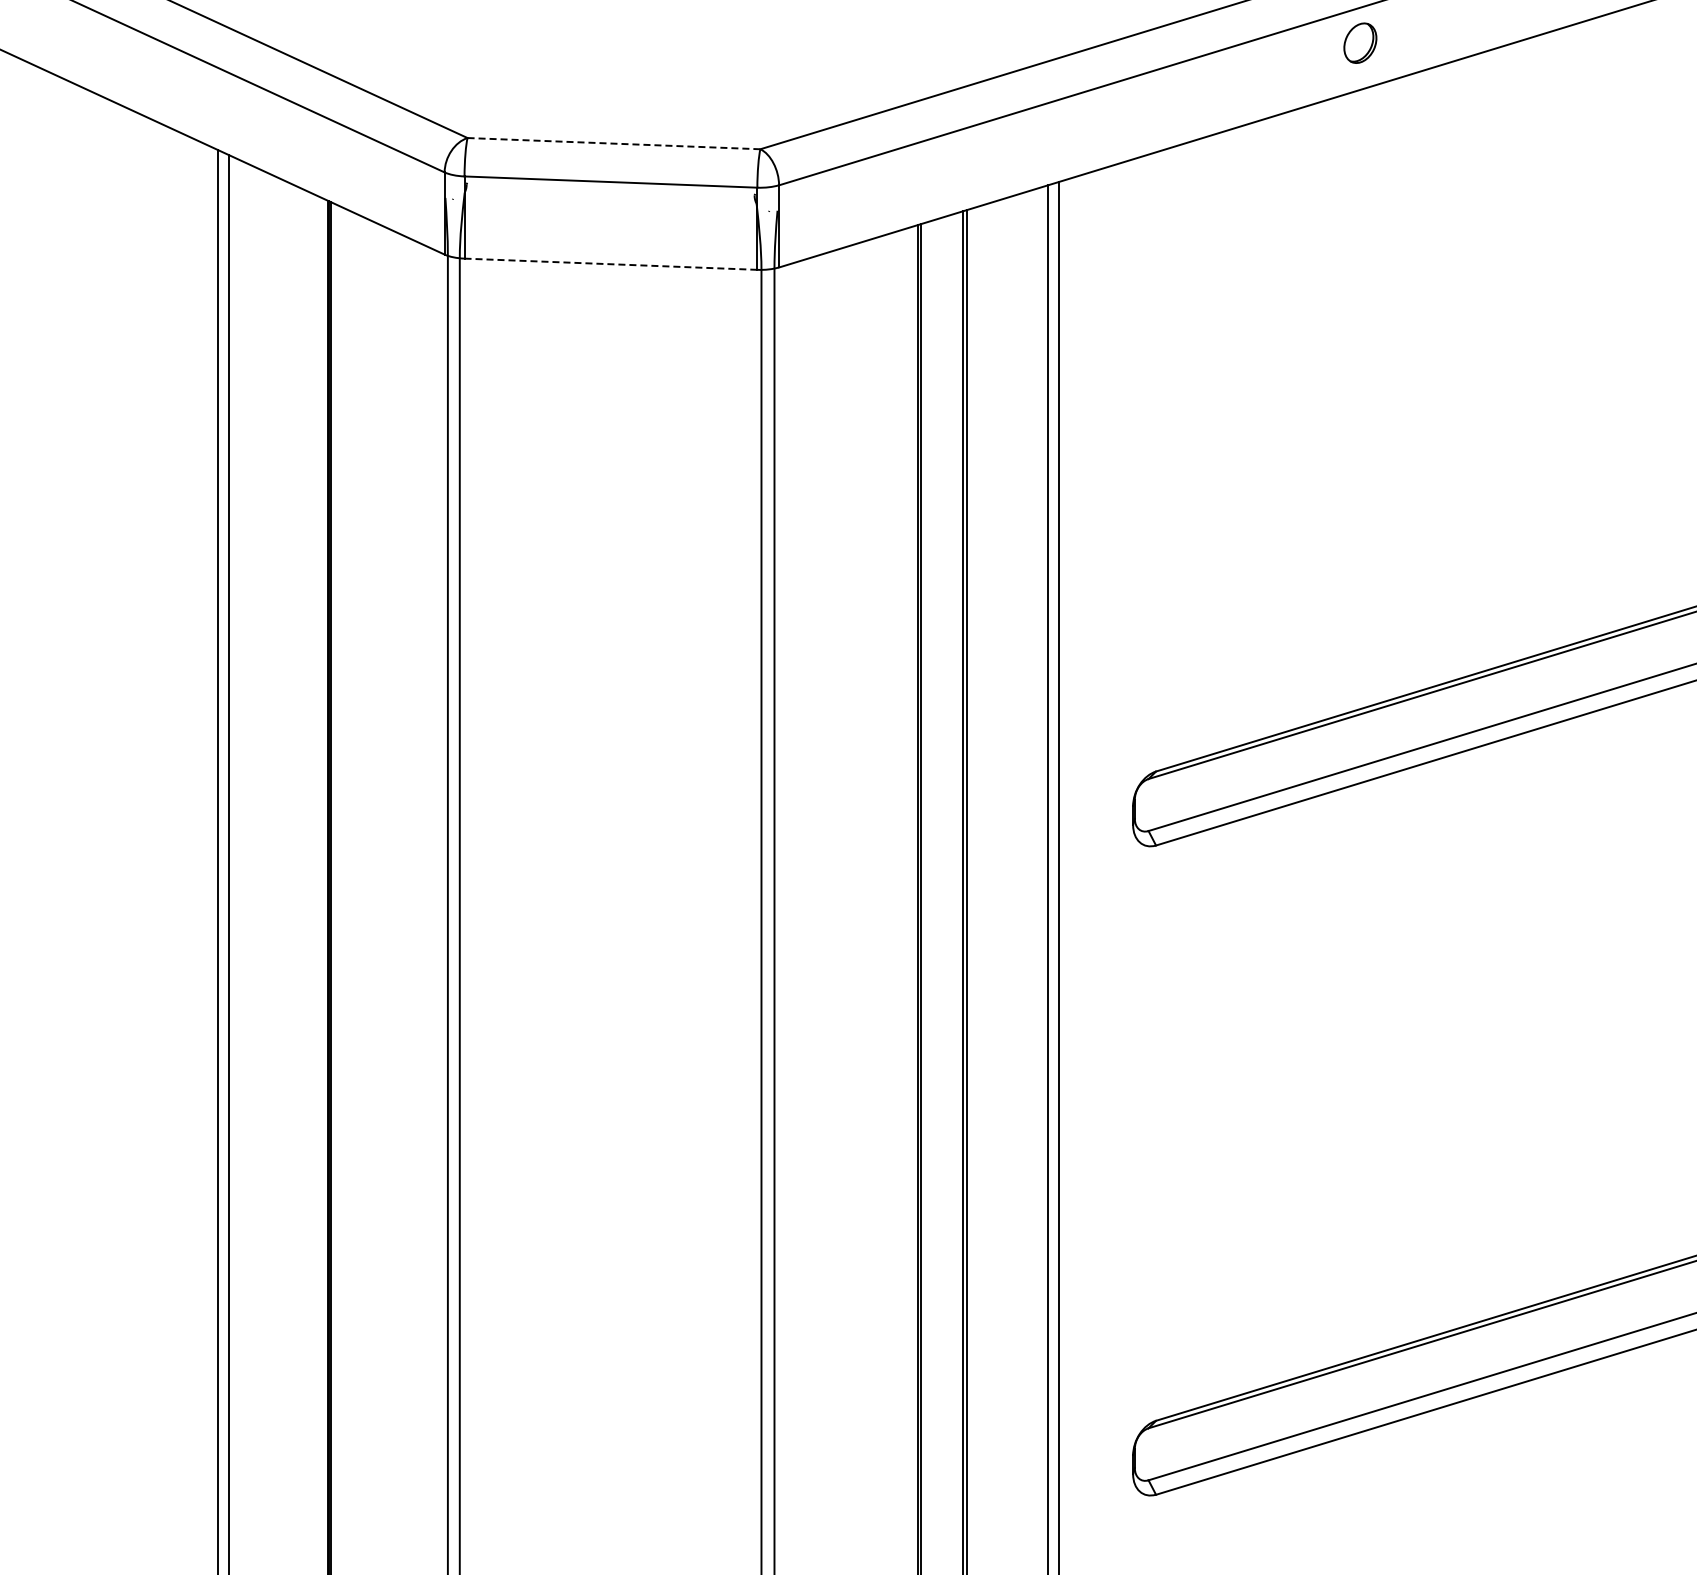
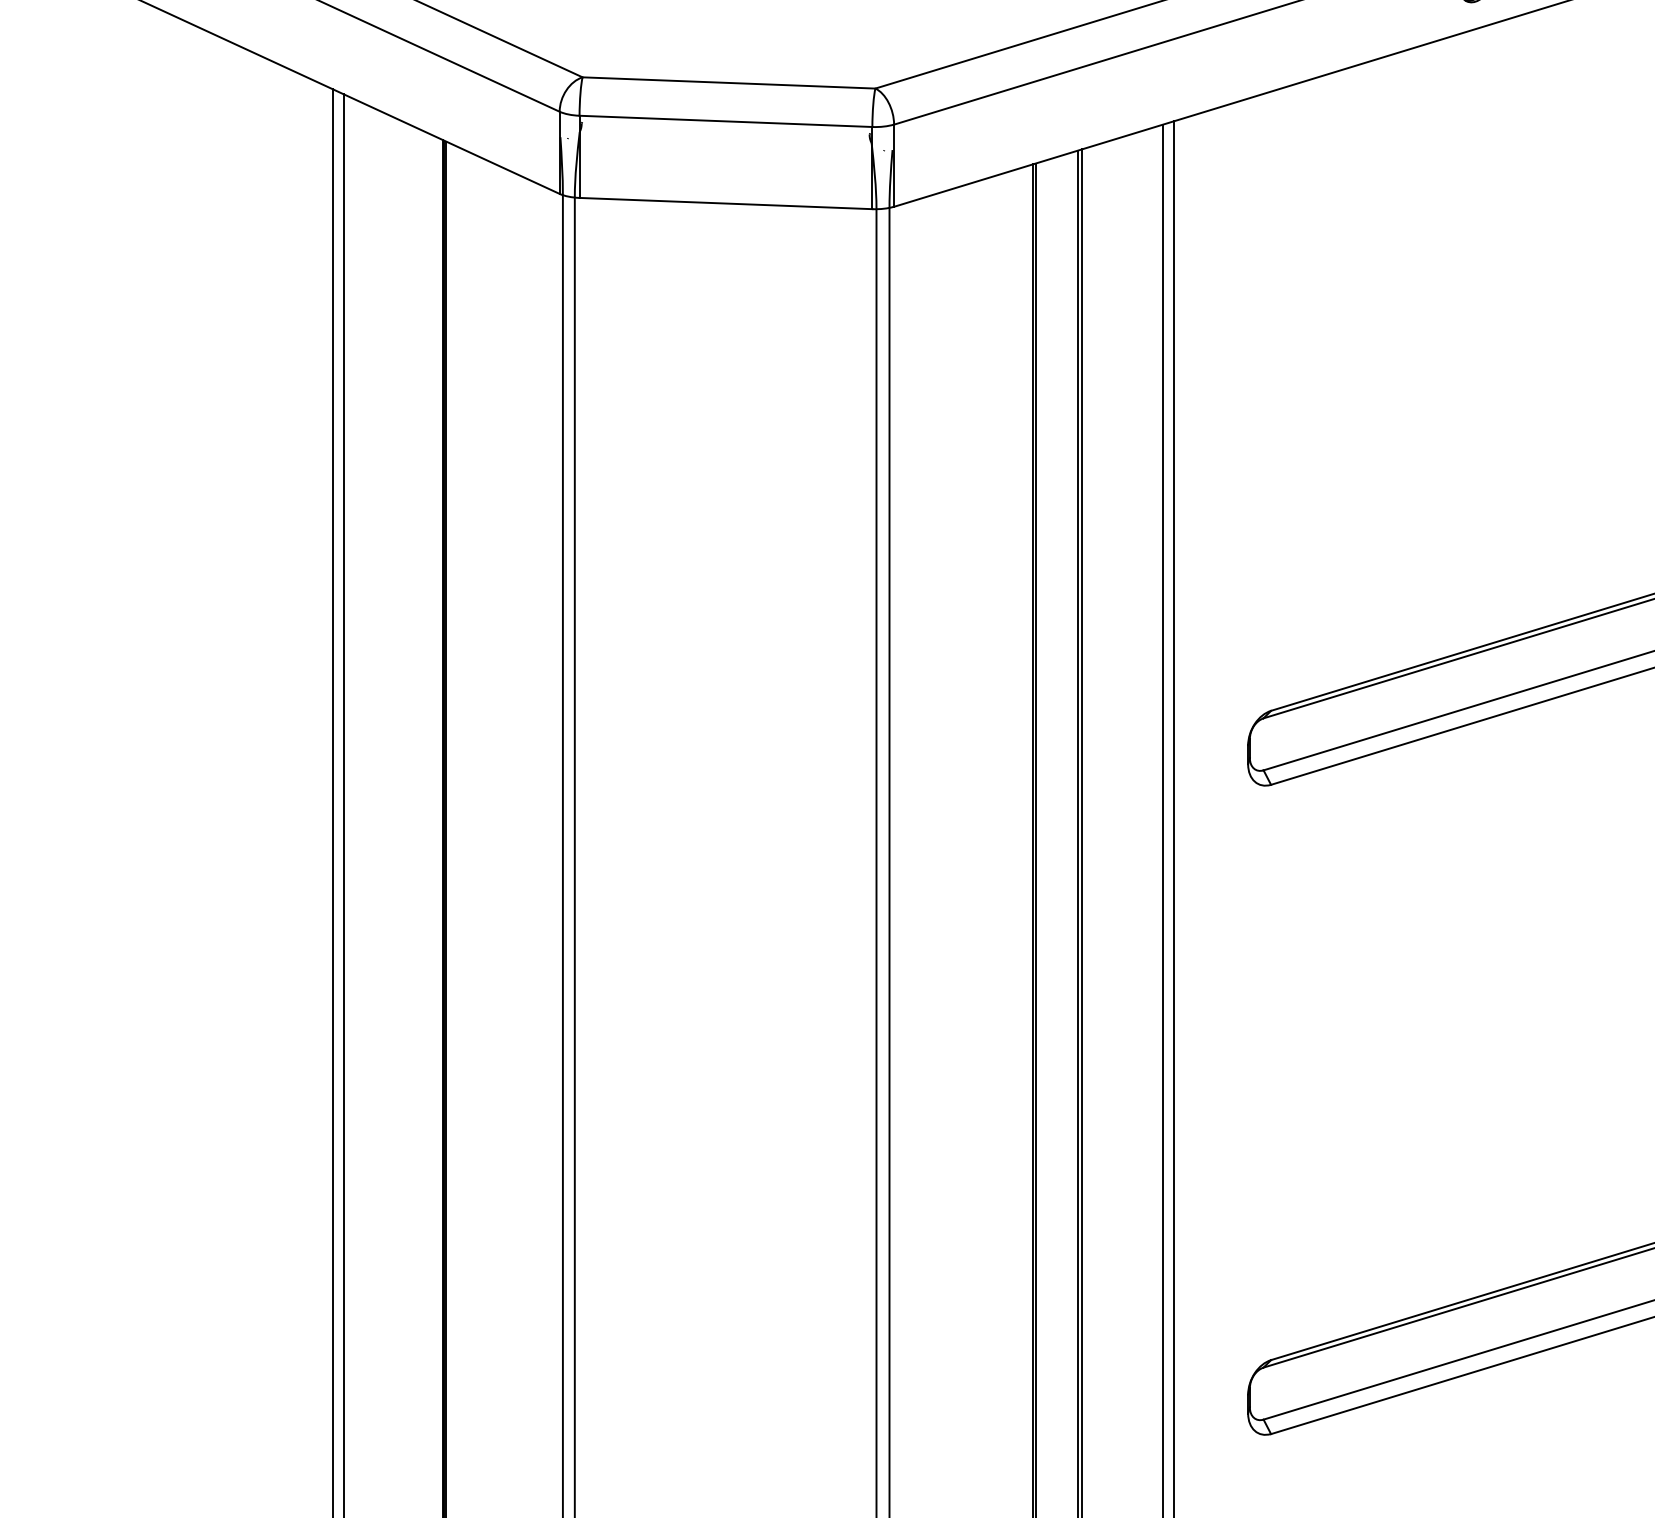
line: (613, 143) -> (728, 82), dashed -> solid
line: (610, 264) -> (725, 203), dashed -> solid

